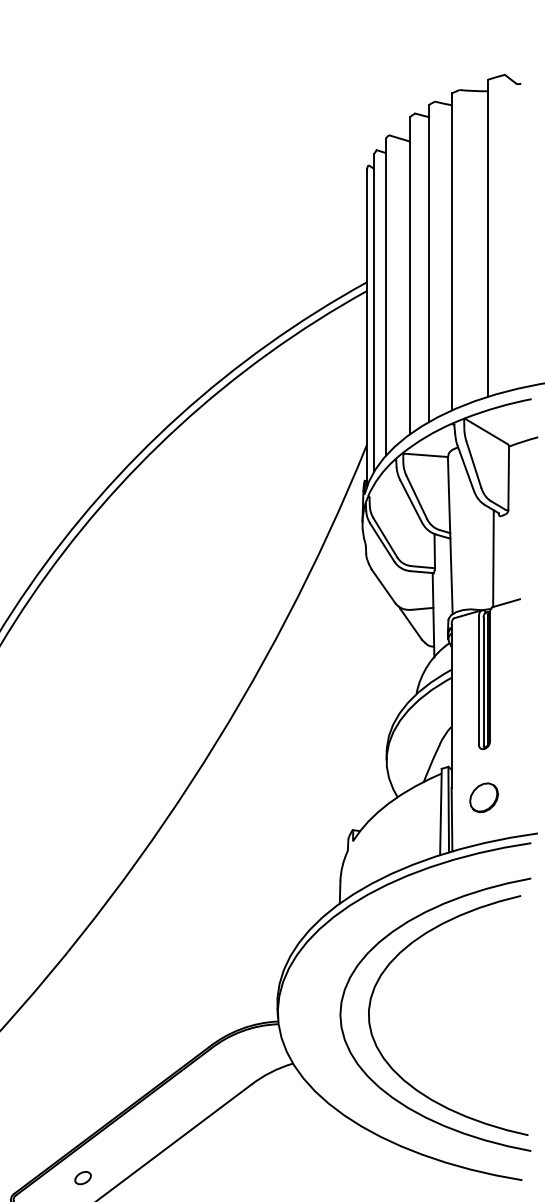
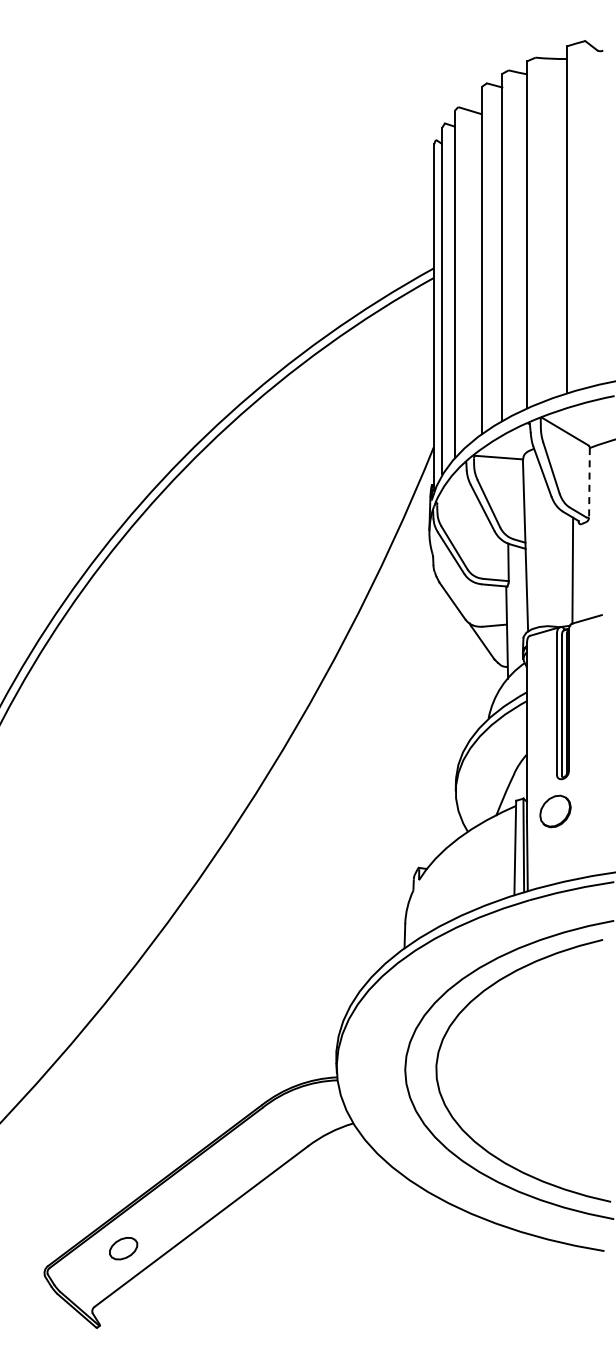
line: (508, 478) -> (589, 482), solid -> dashed
part: (484, 797) -> (555, 811), moved
part: (83, 1177) -> (123, 1248), size x1.6

